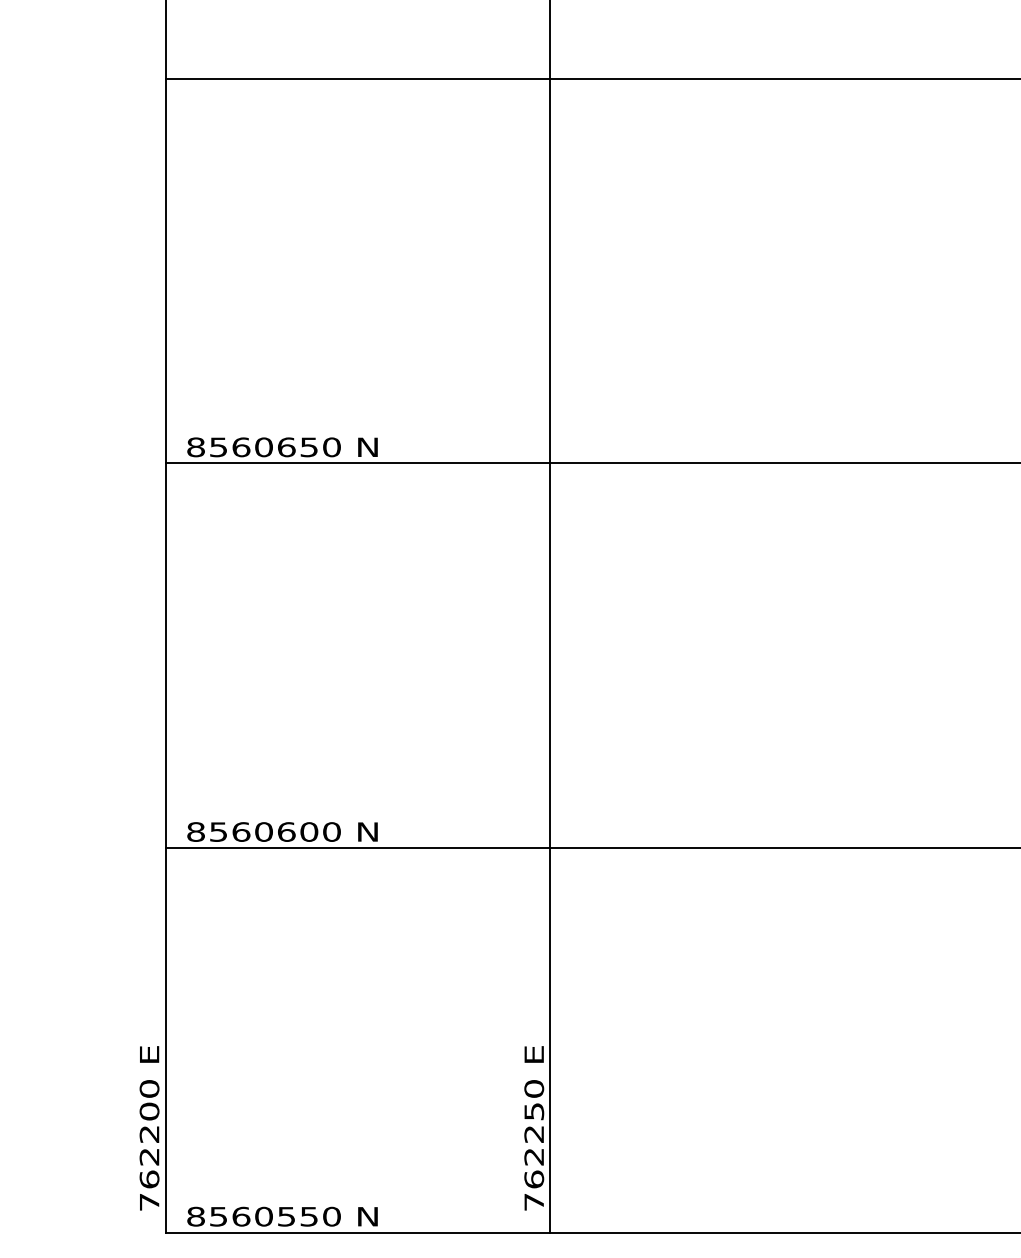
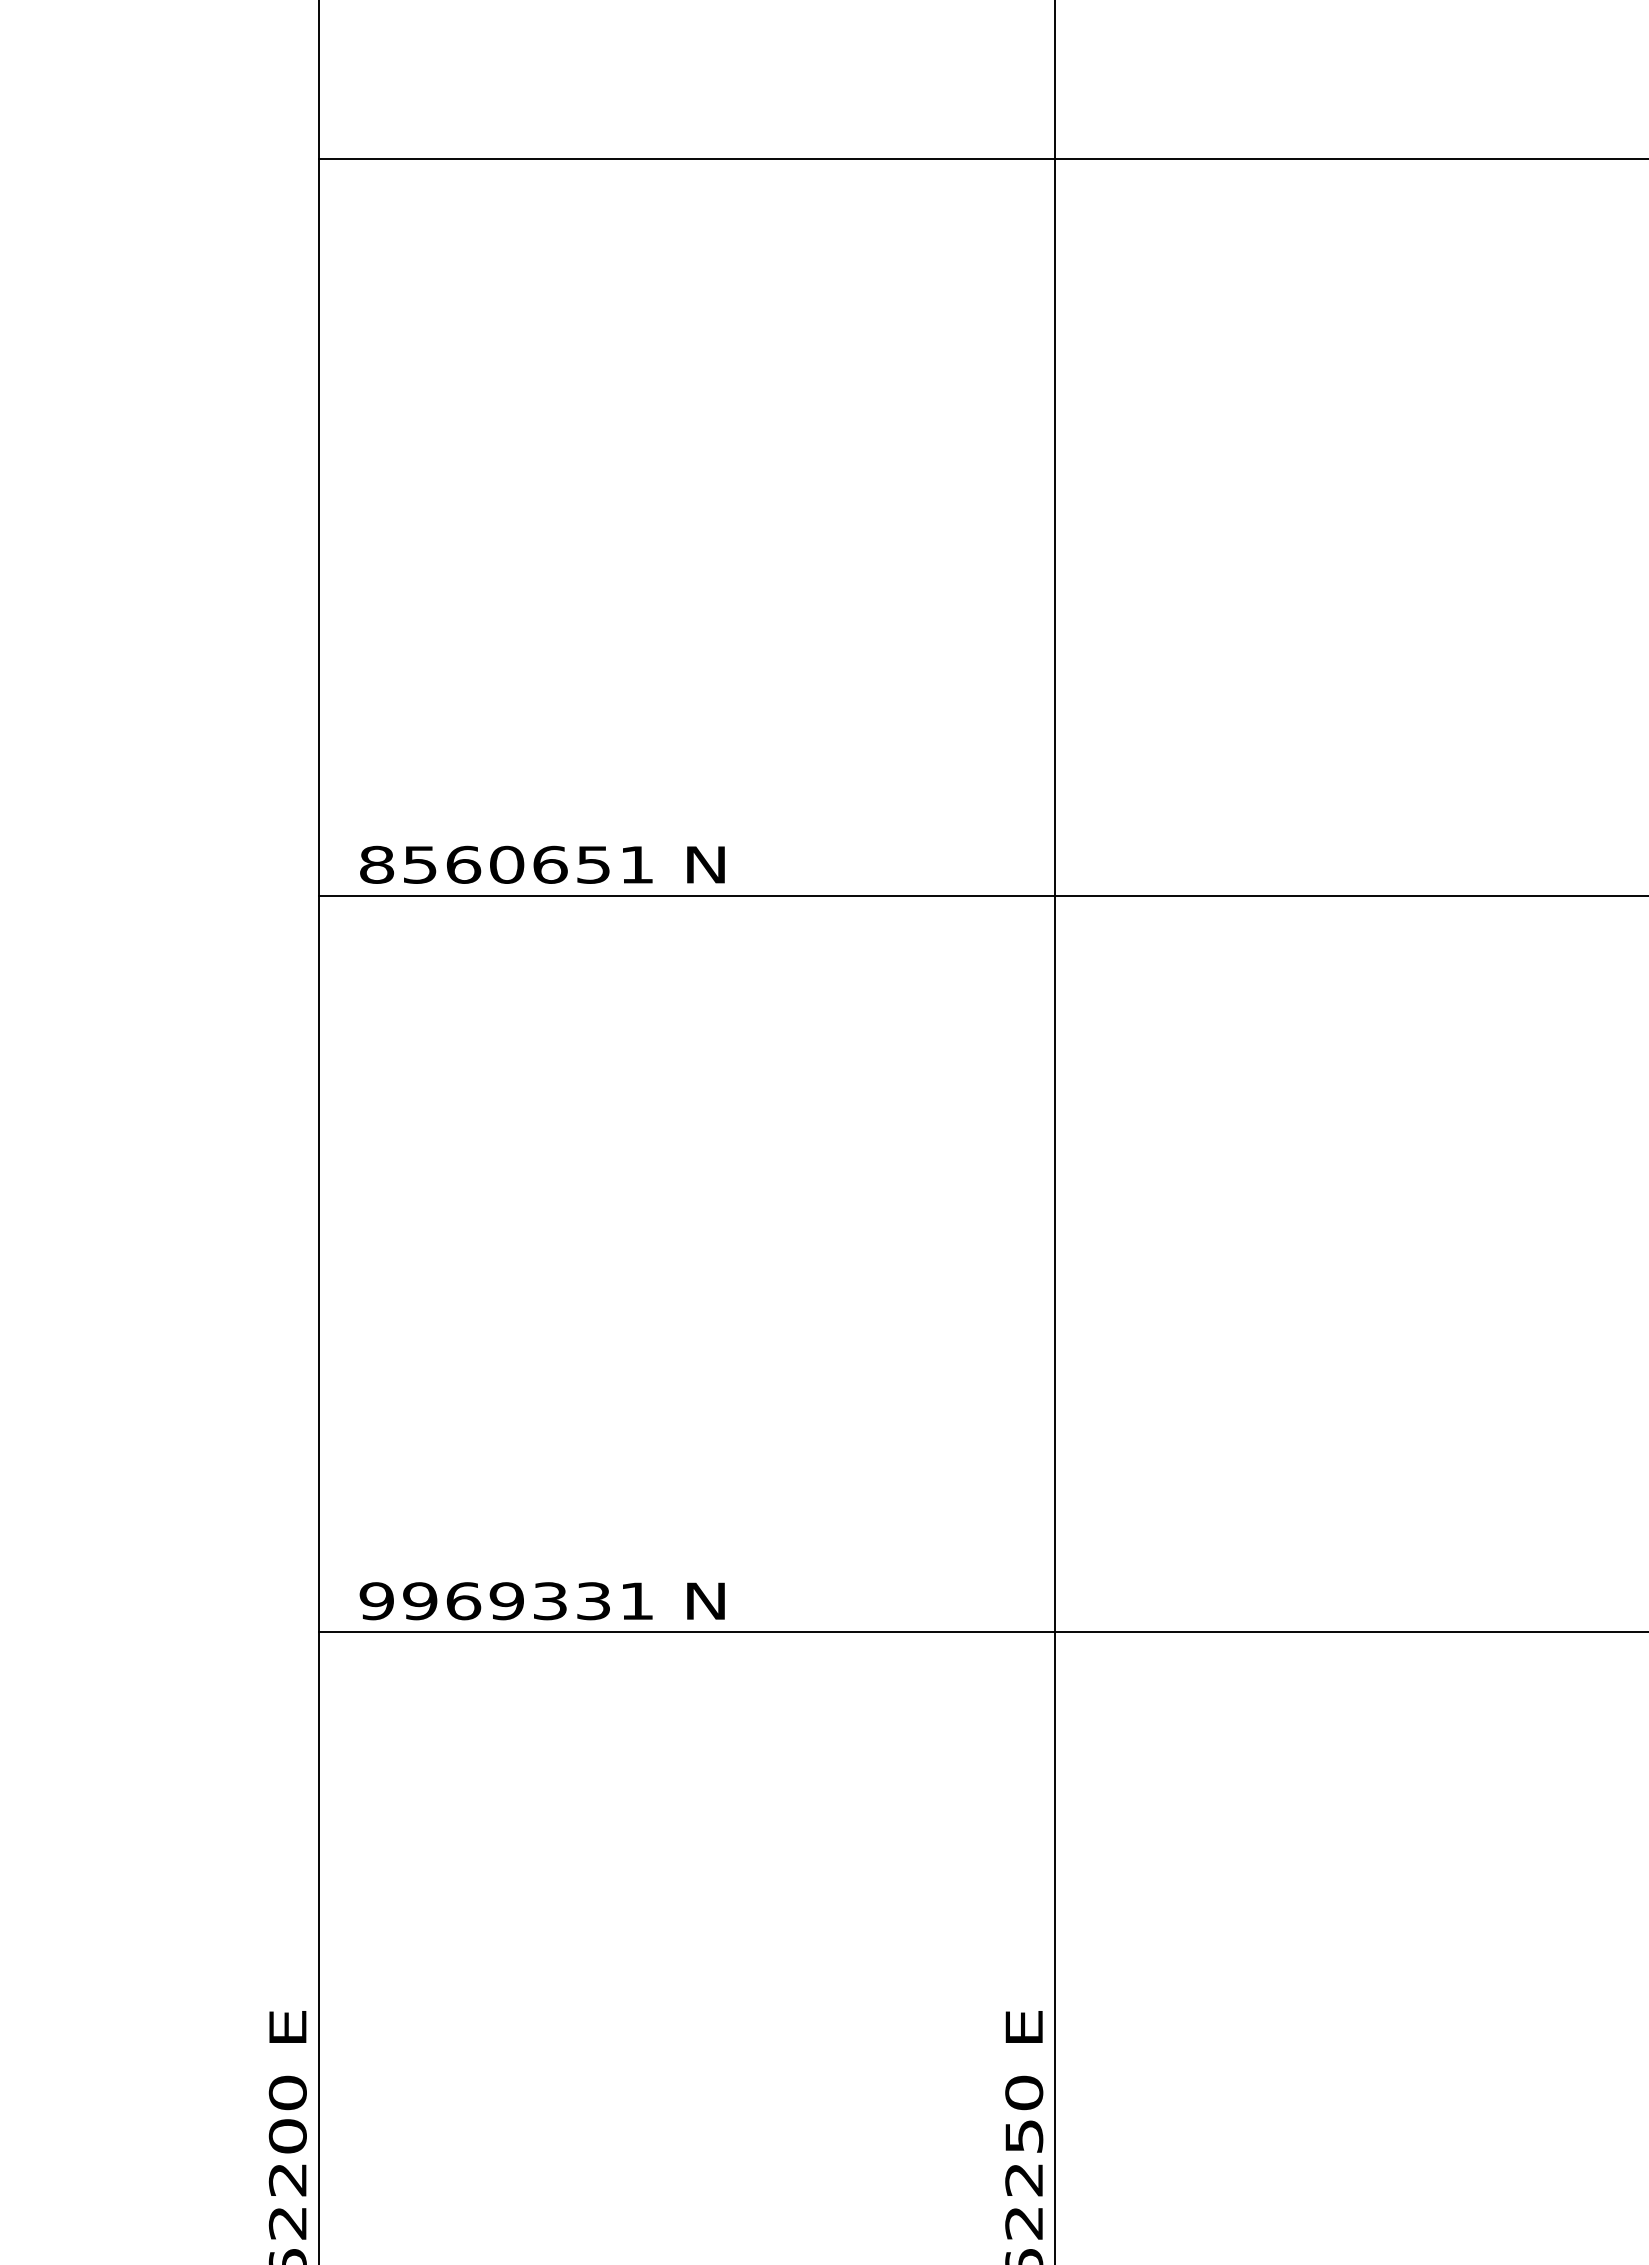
text: (331, 447) -> (636, 865), 8560650 -> 8560651
text: (263, 831) -> (506, 1600), 8560600 -> 9969331

